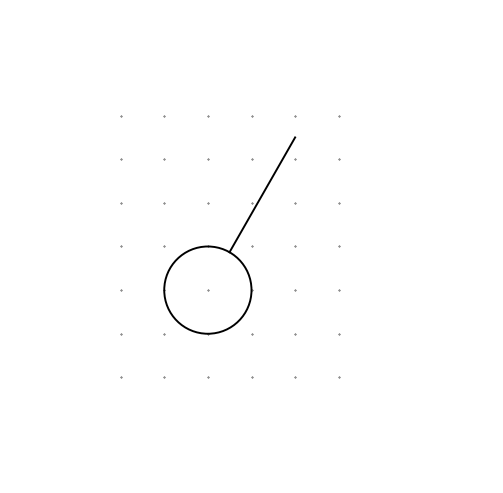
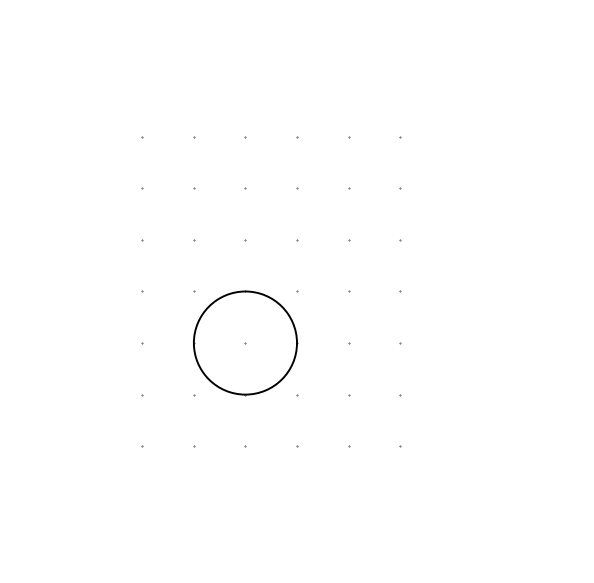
line: (262, 194) -> (309, 230), removed

